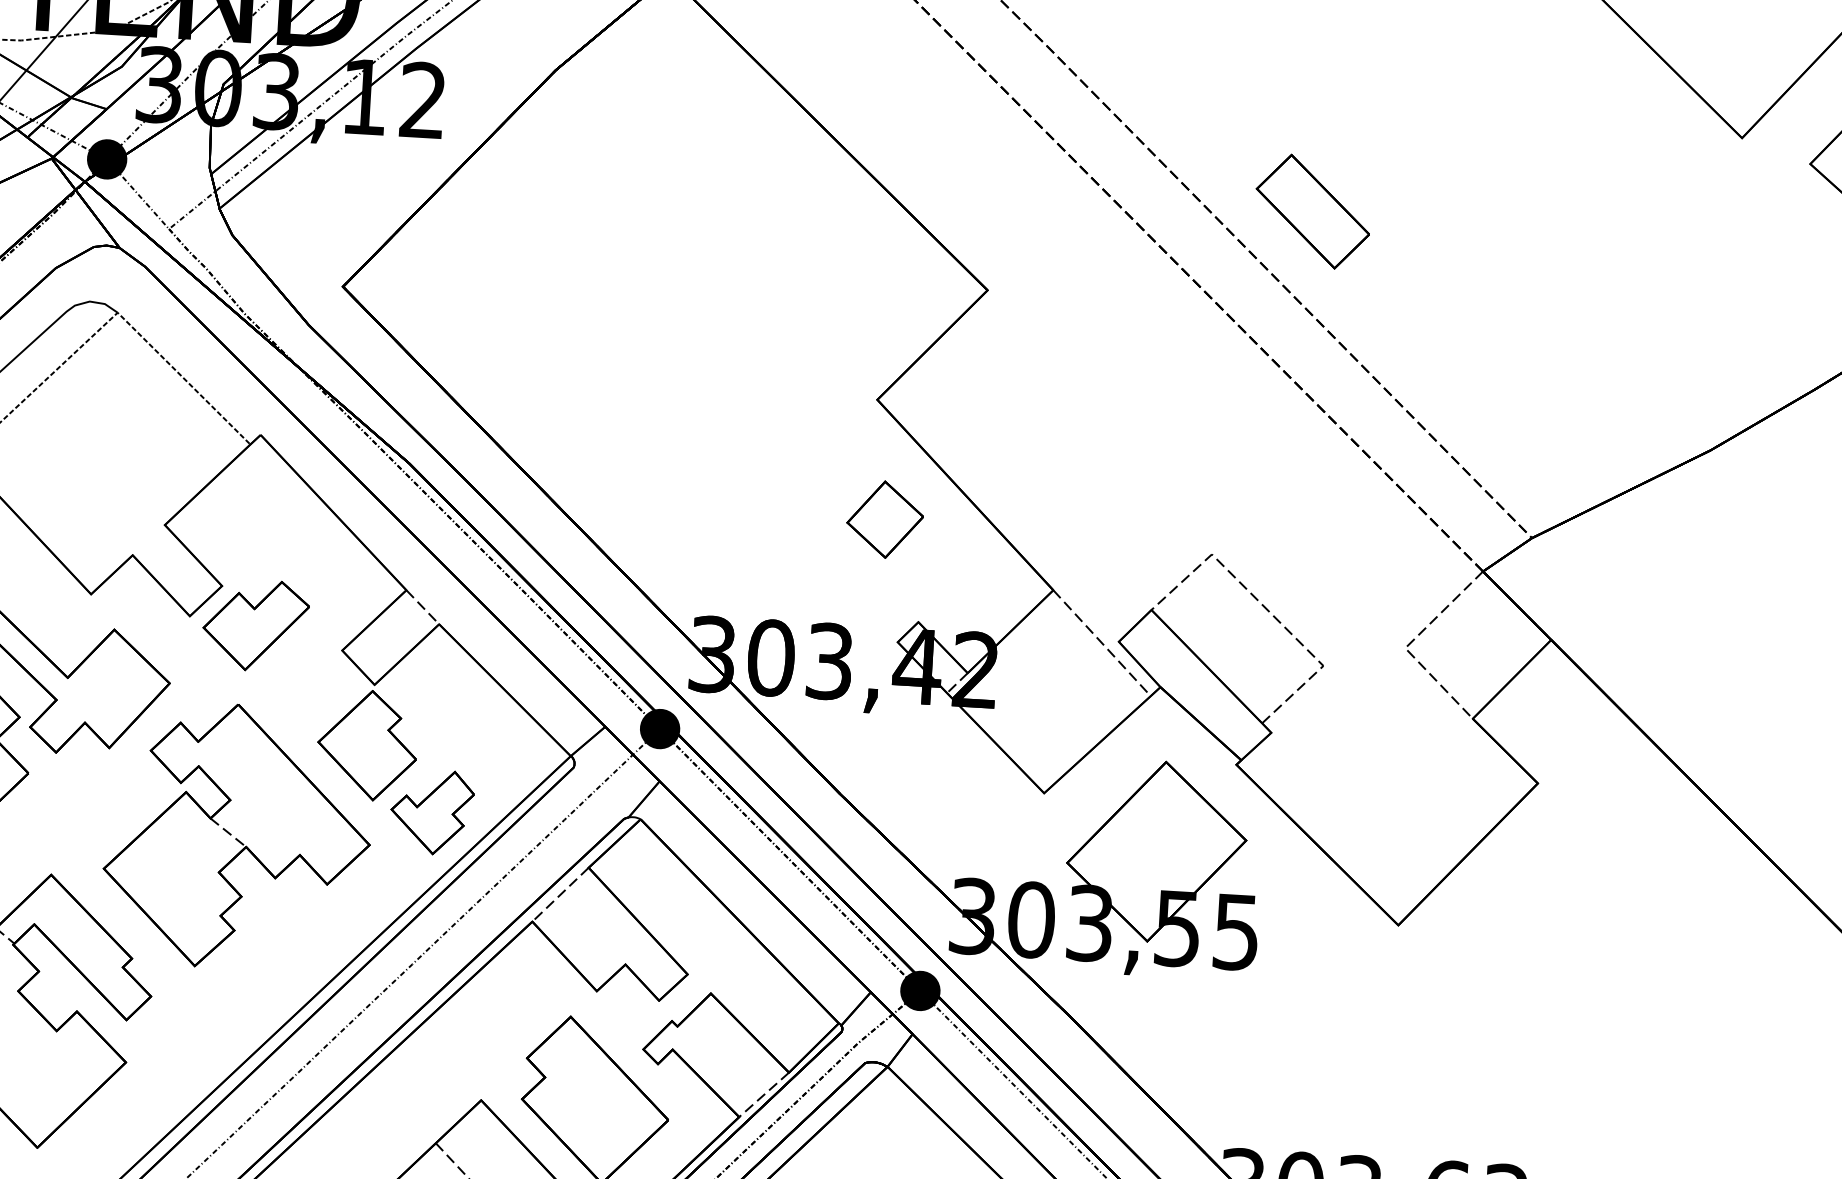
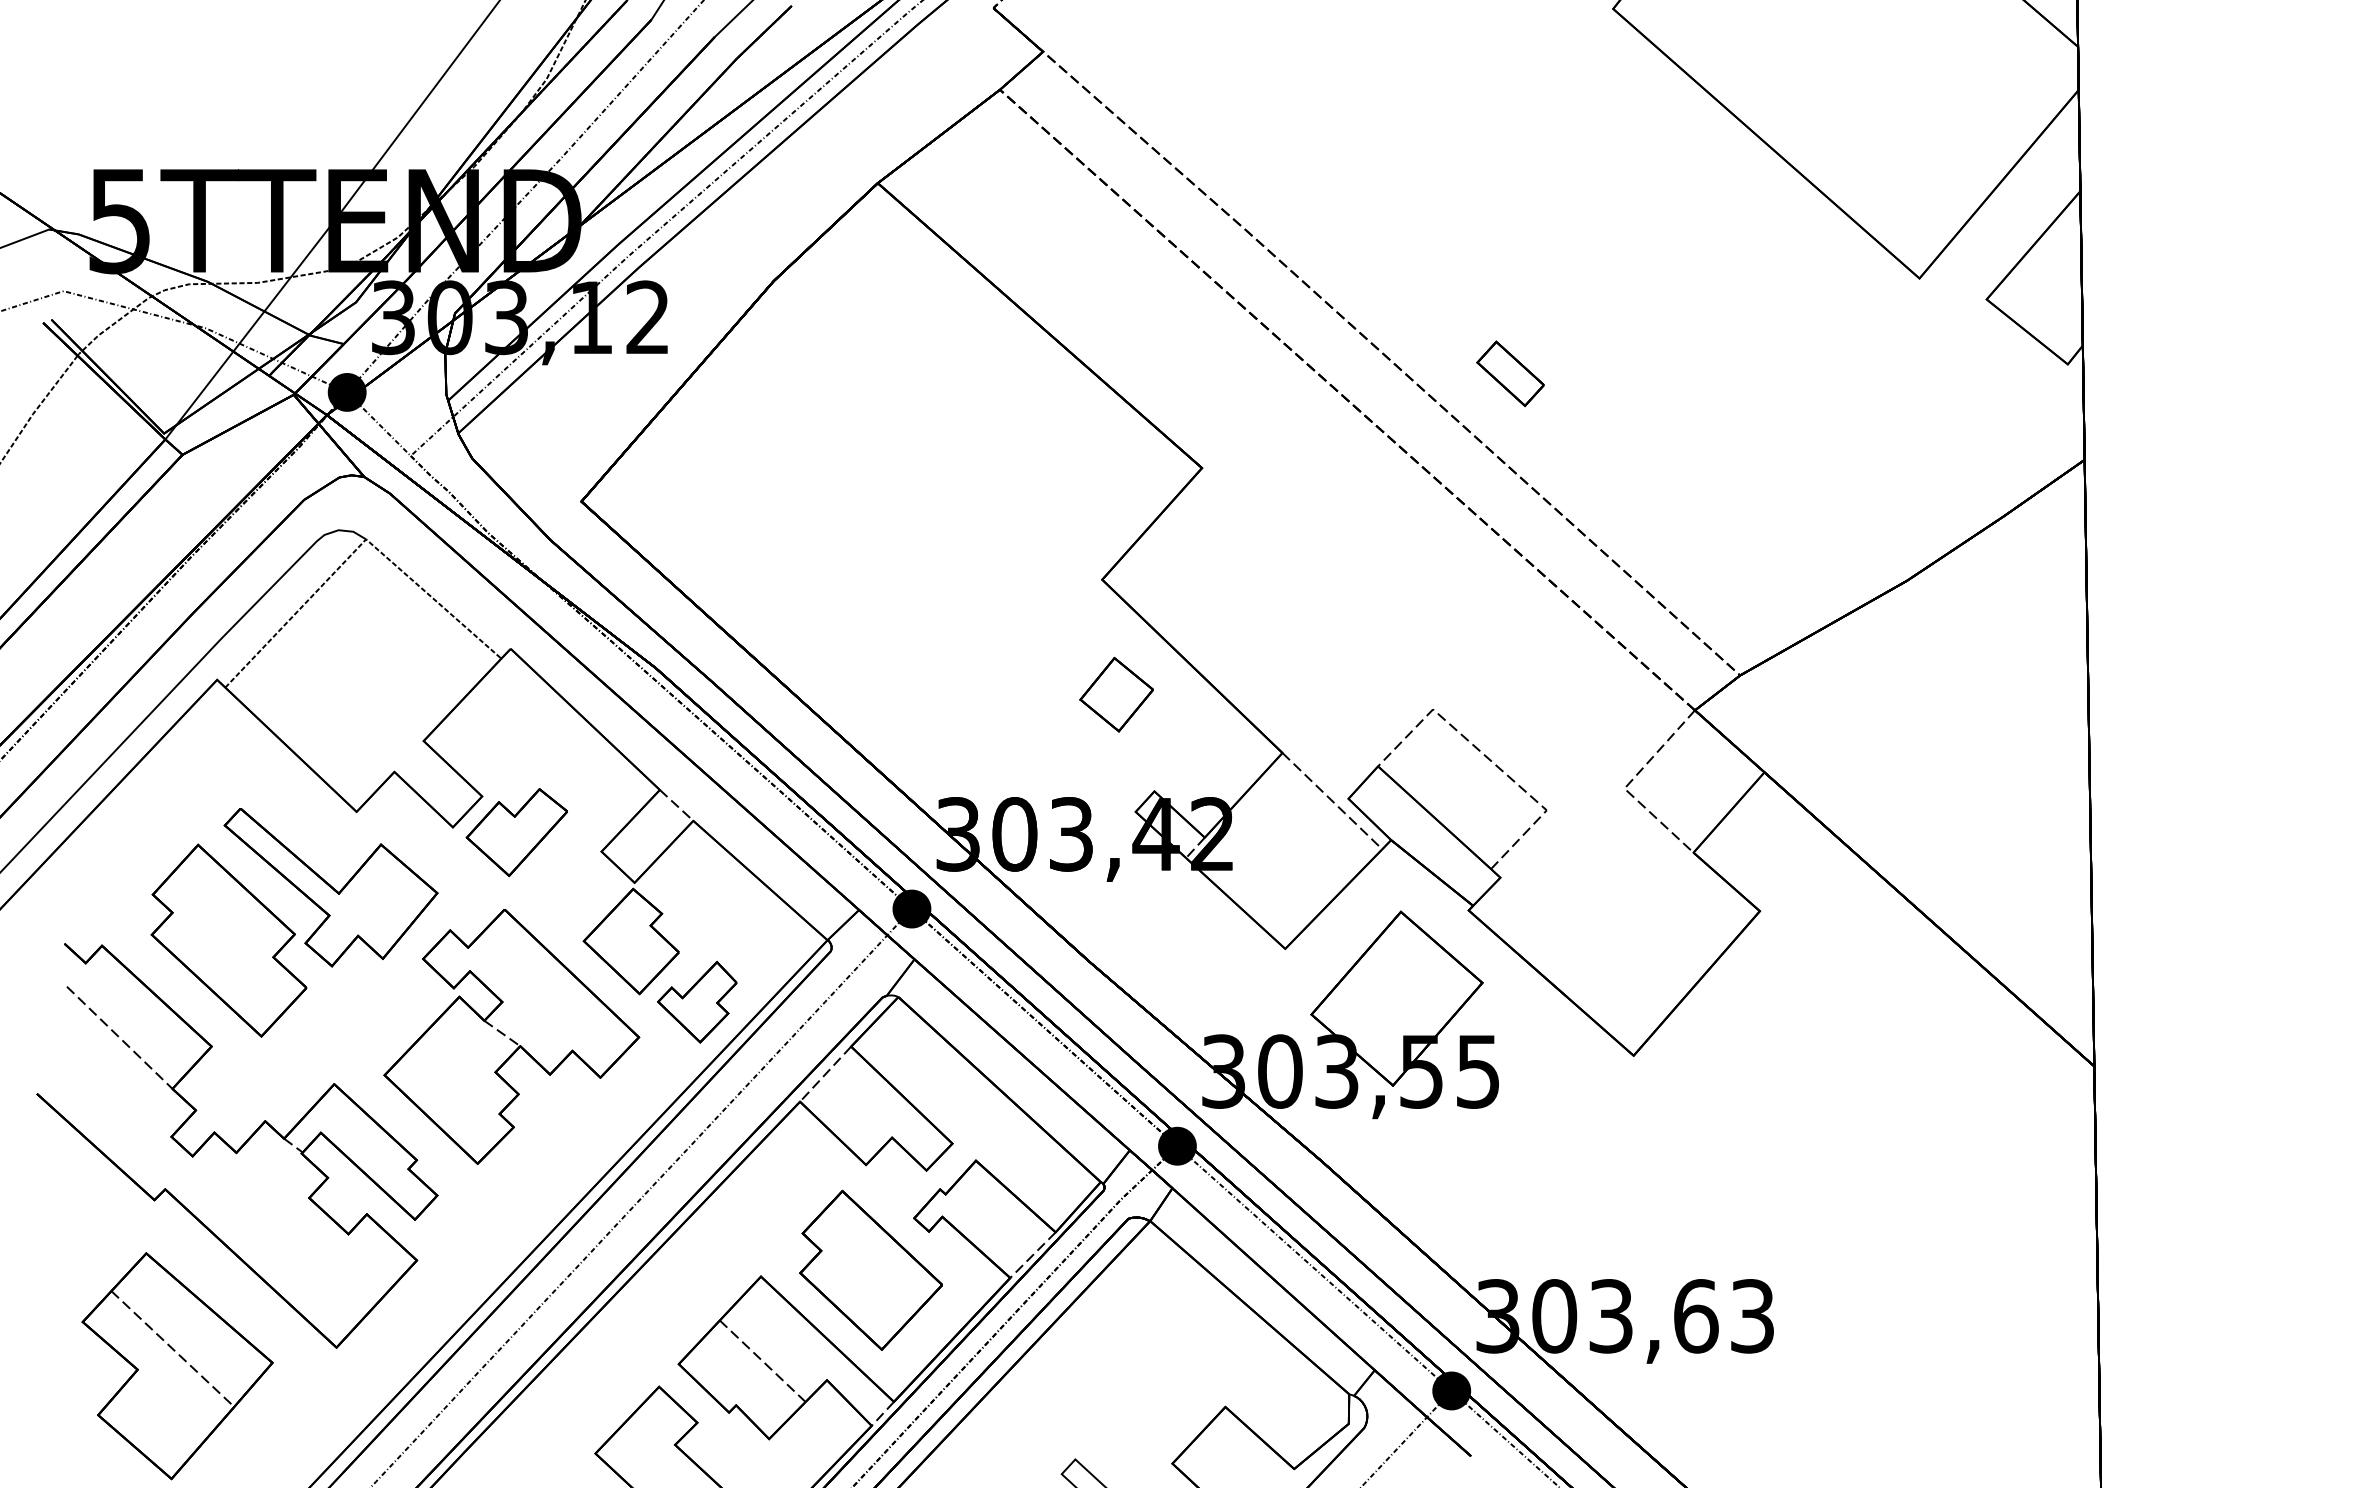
part: (1312, 211) -> (1510, 373), size x0.6

